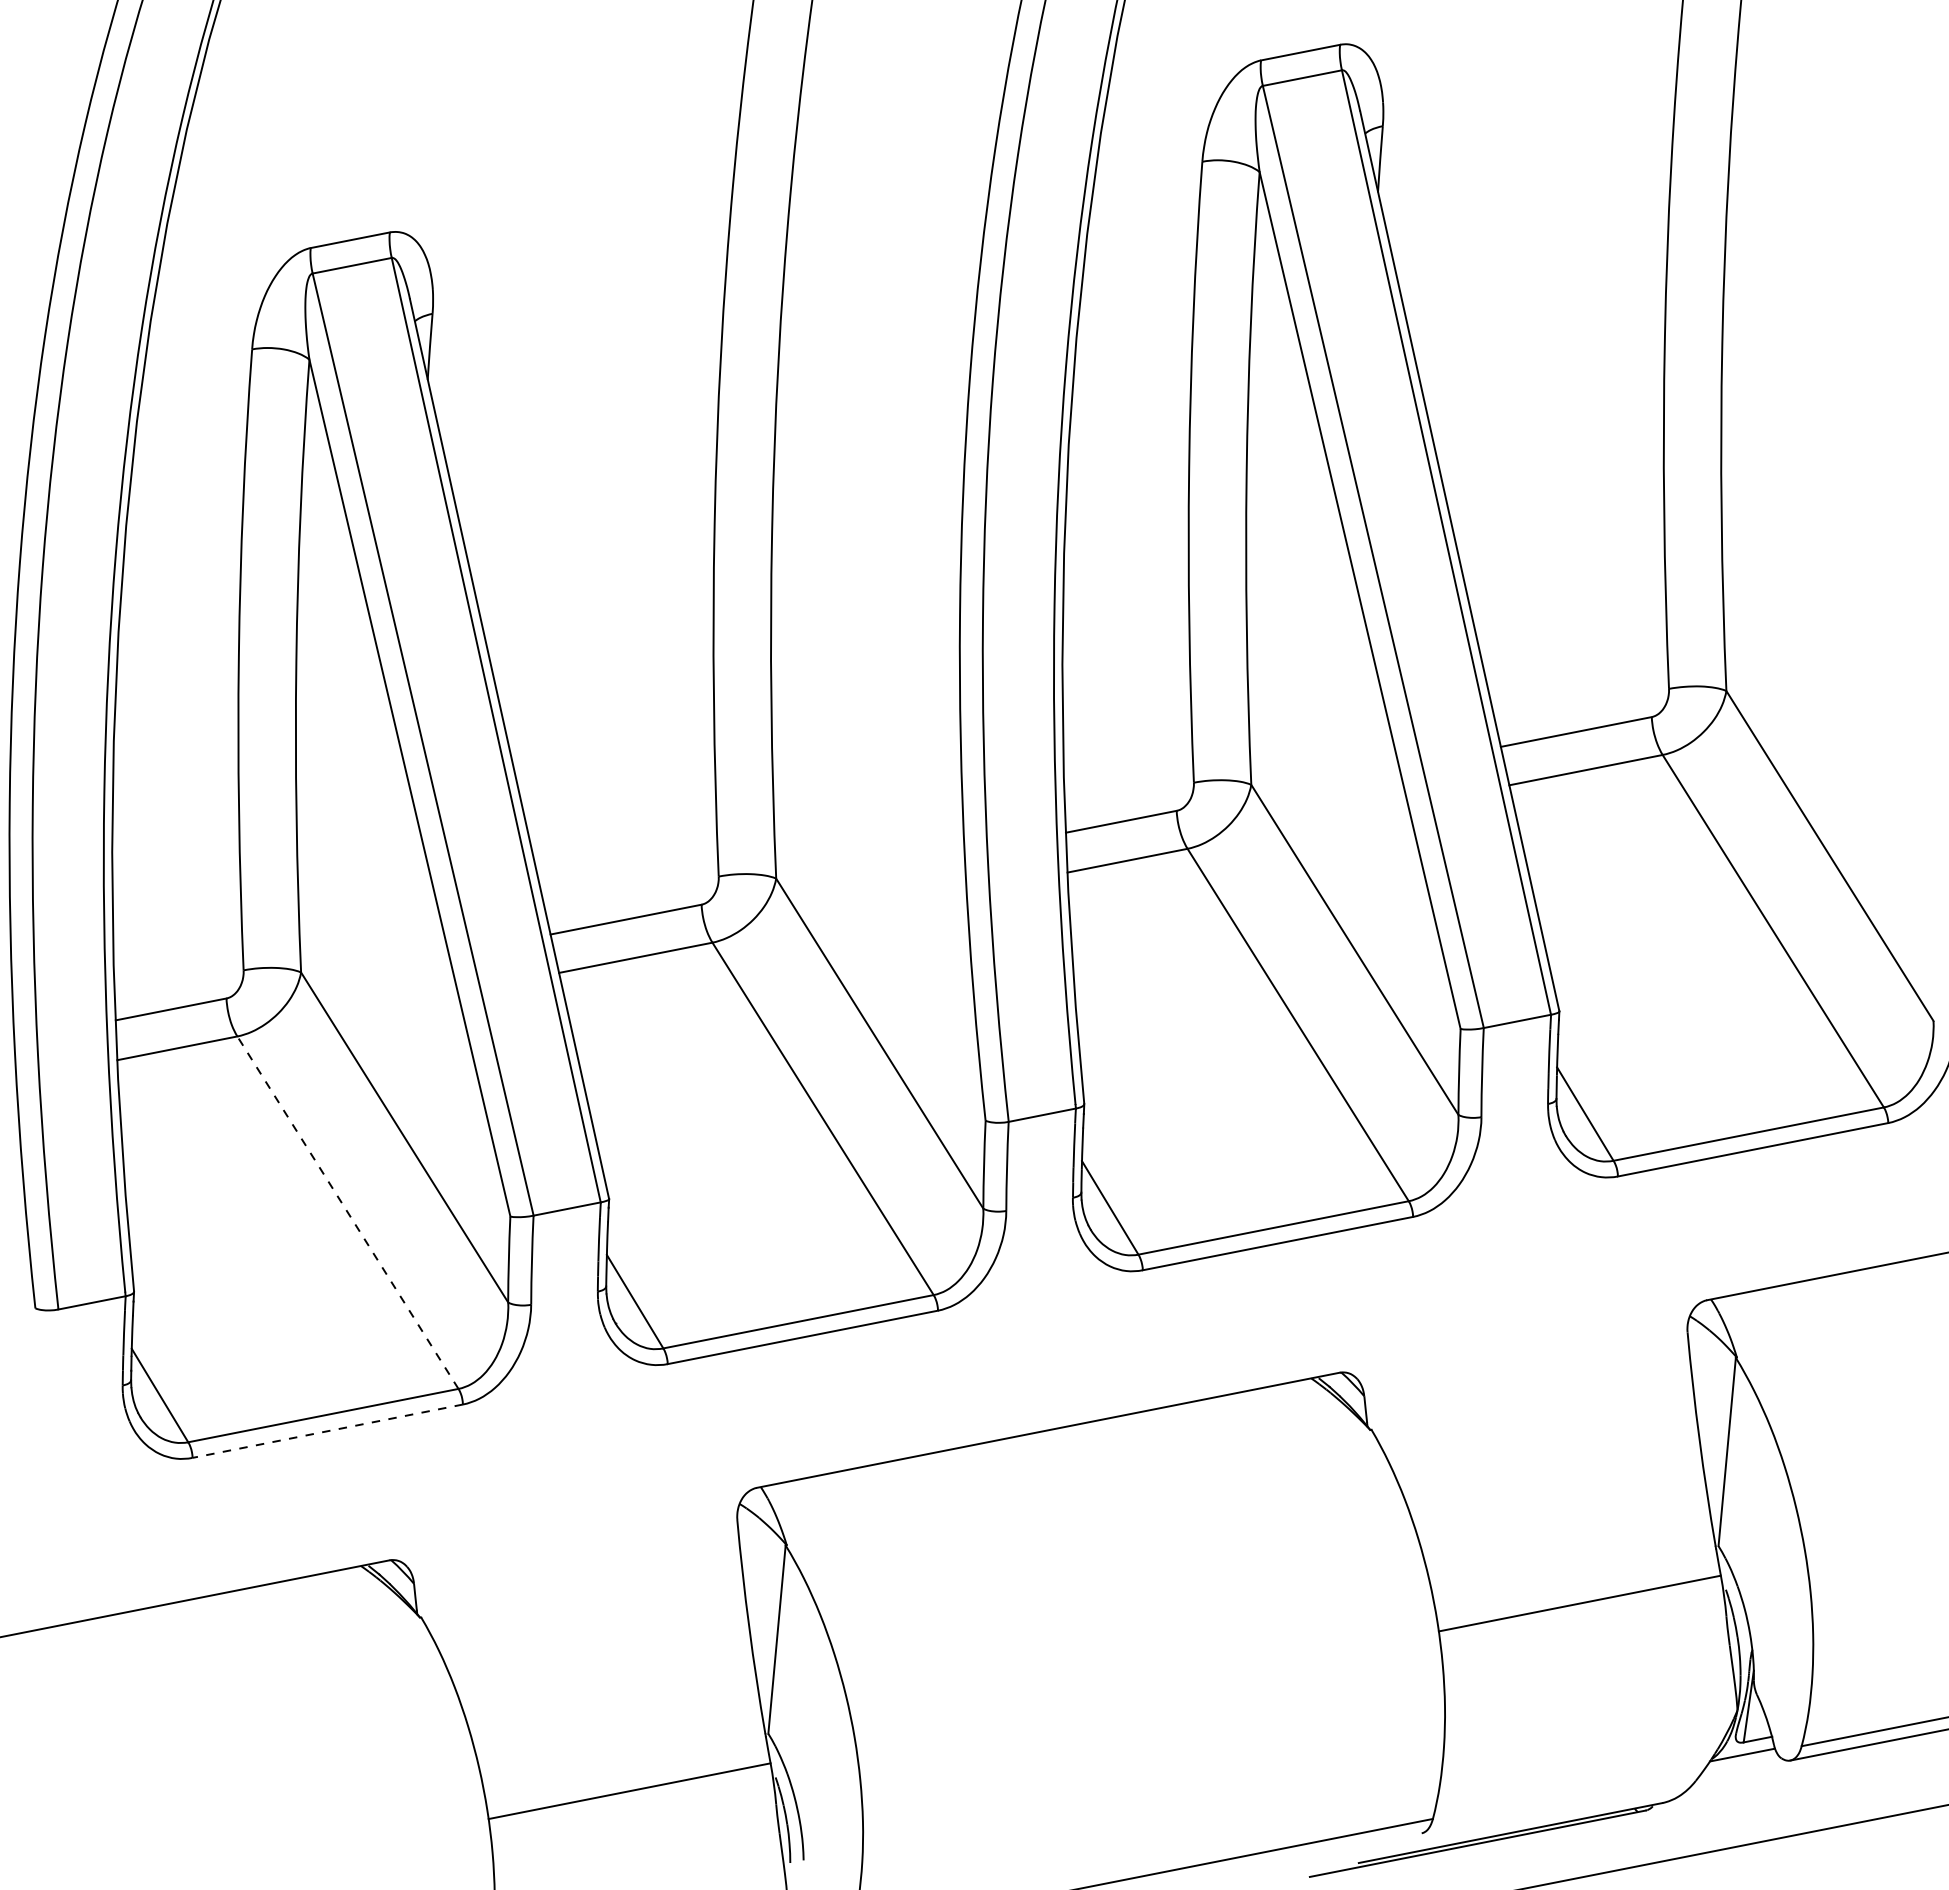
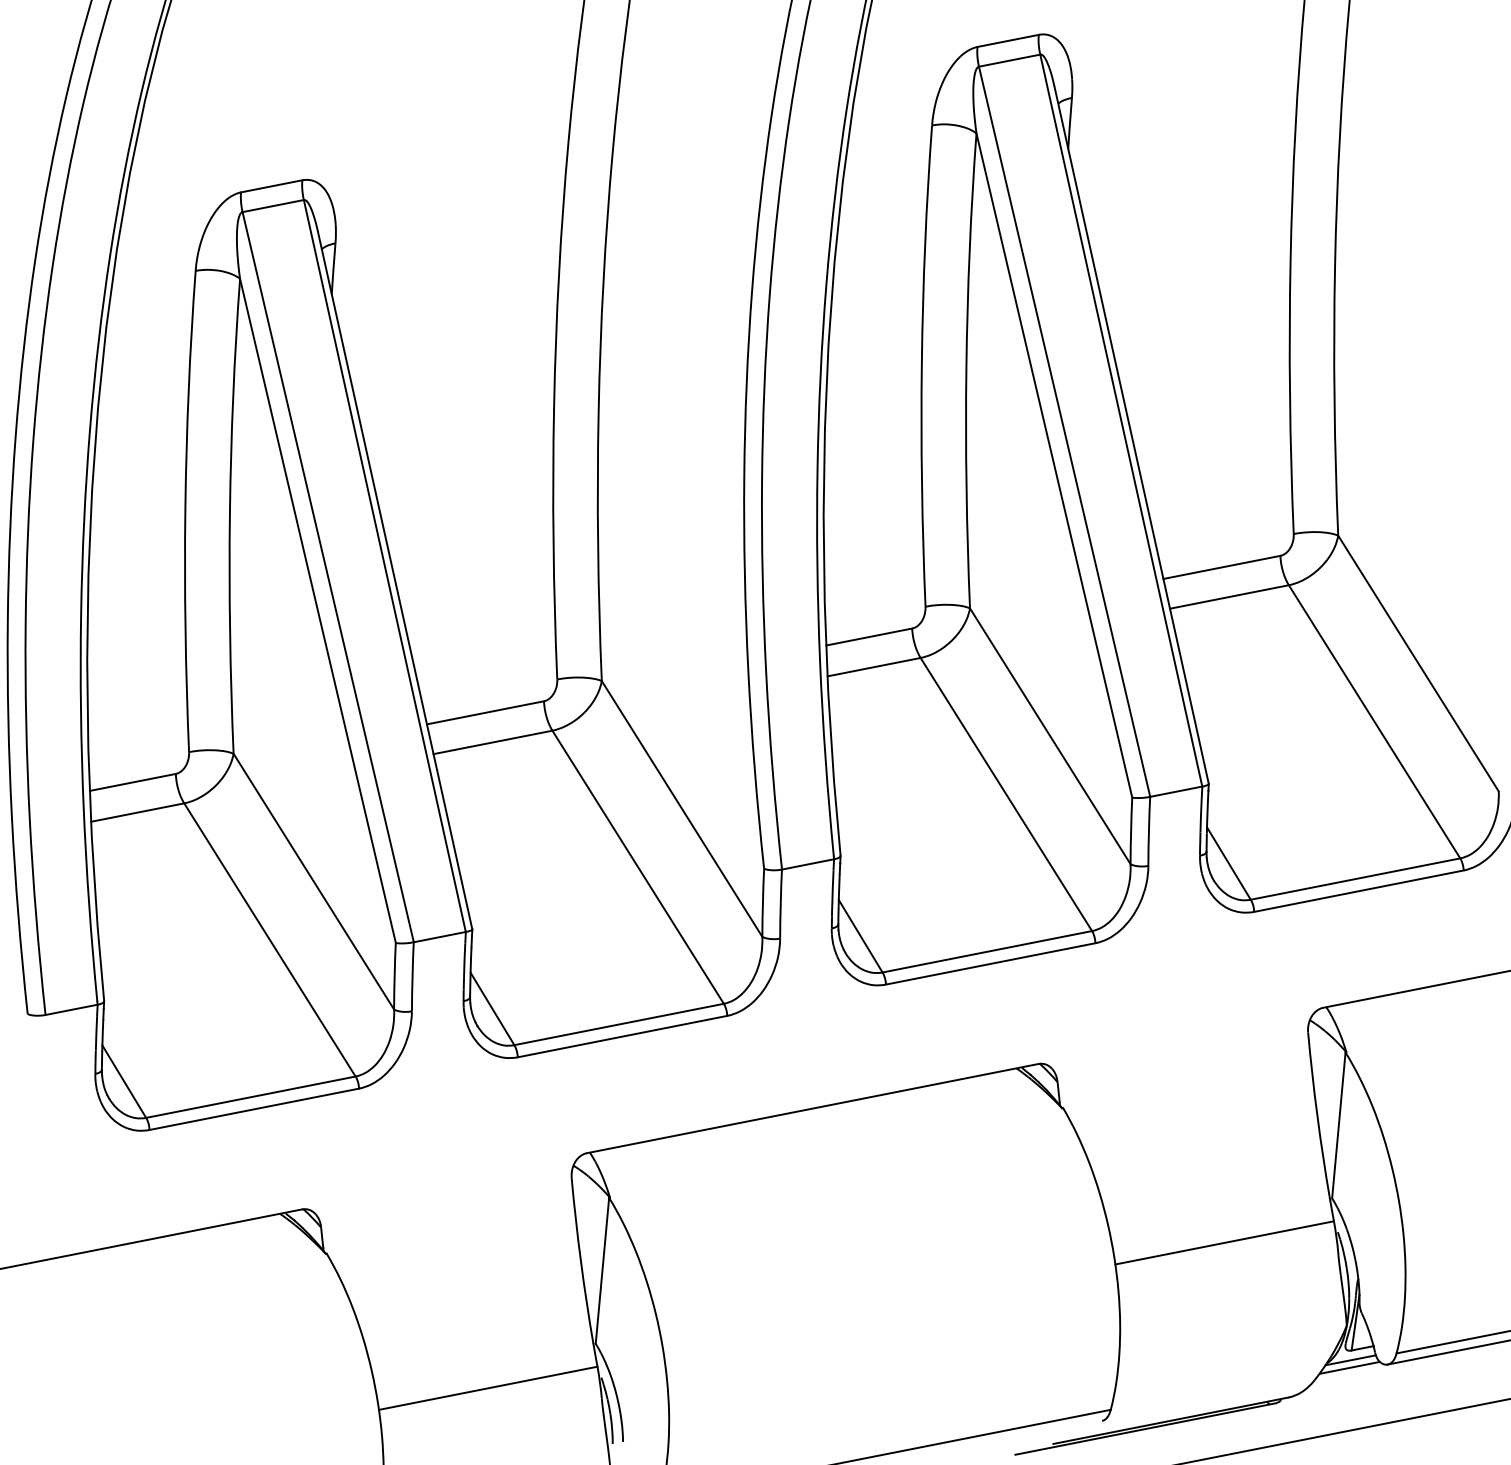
line: (347, 1212) -> (269, 939), dashed -> solid
line: (327, 1431) -> (254, 1109), dashed -> solid
line: (1741, 1764) -> (1349, 1367), added

